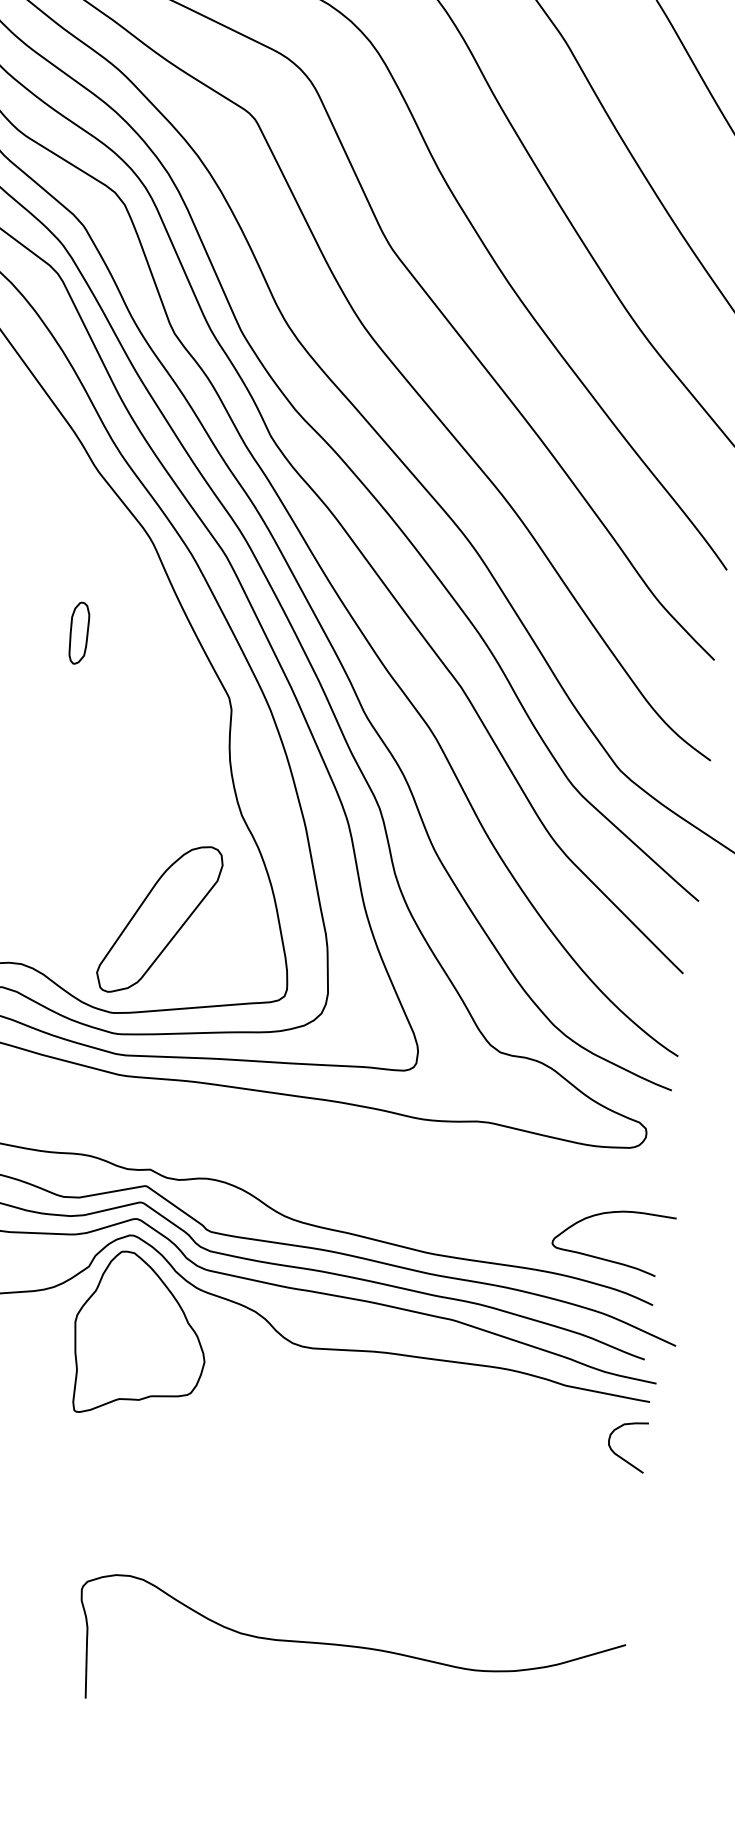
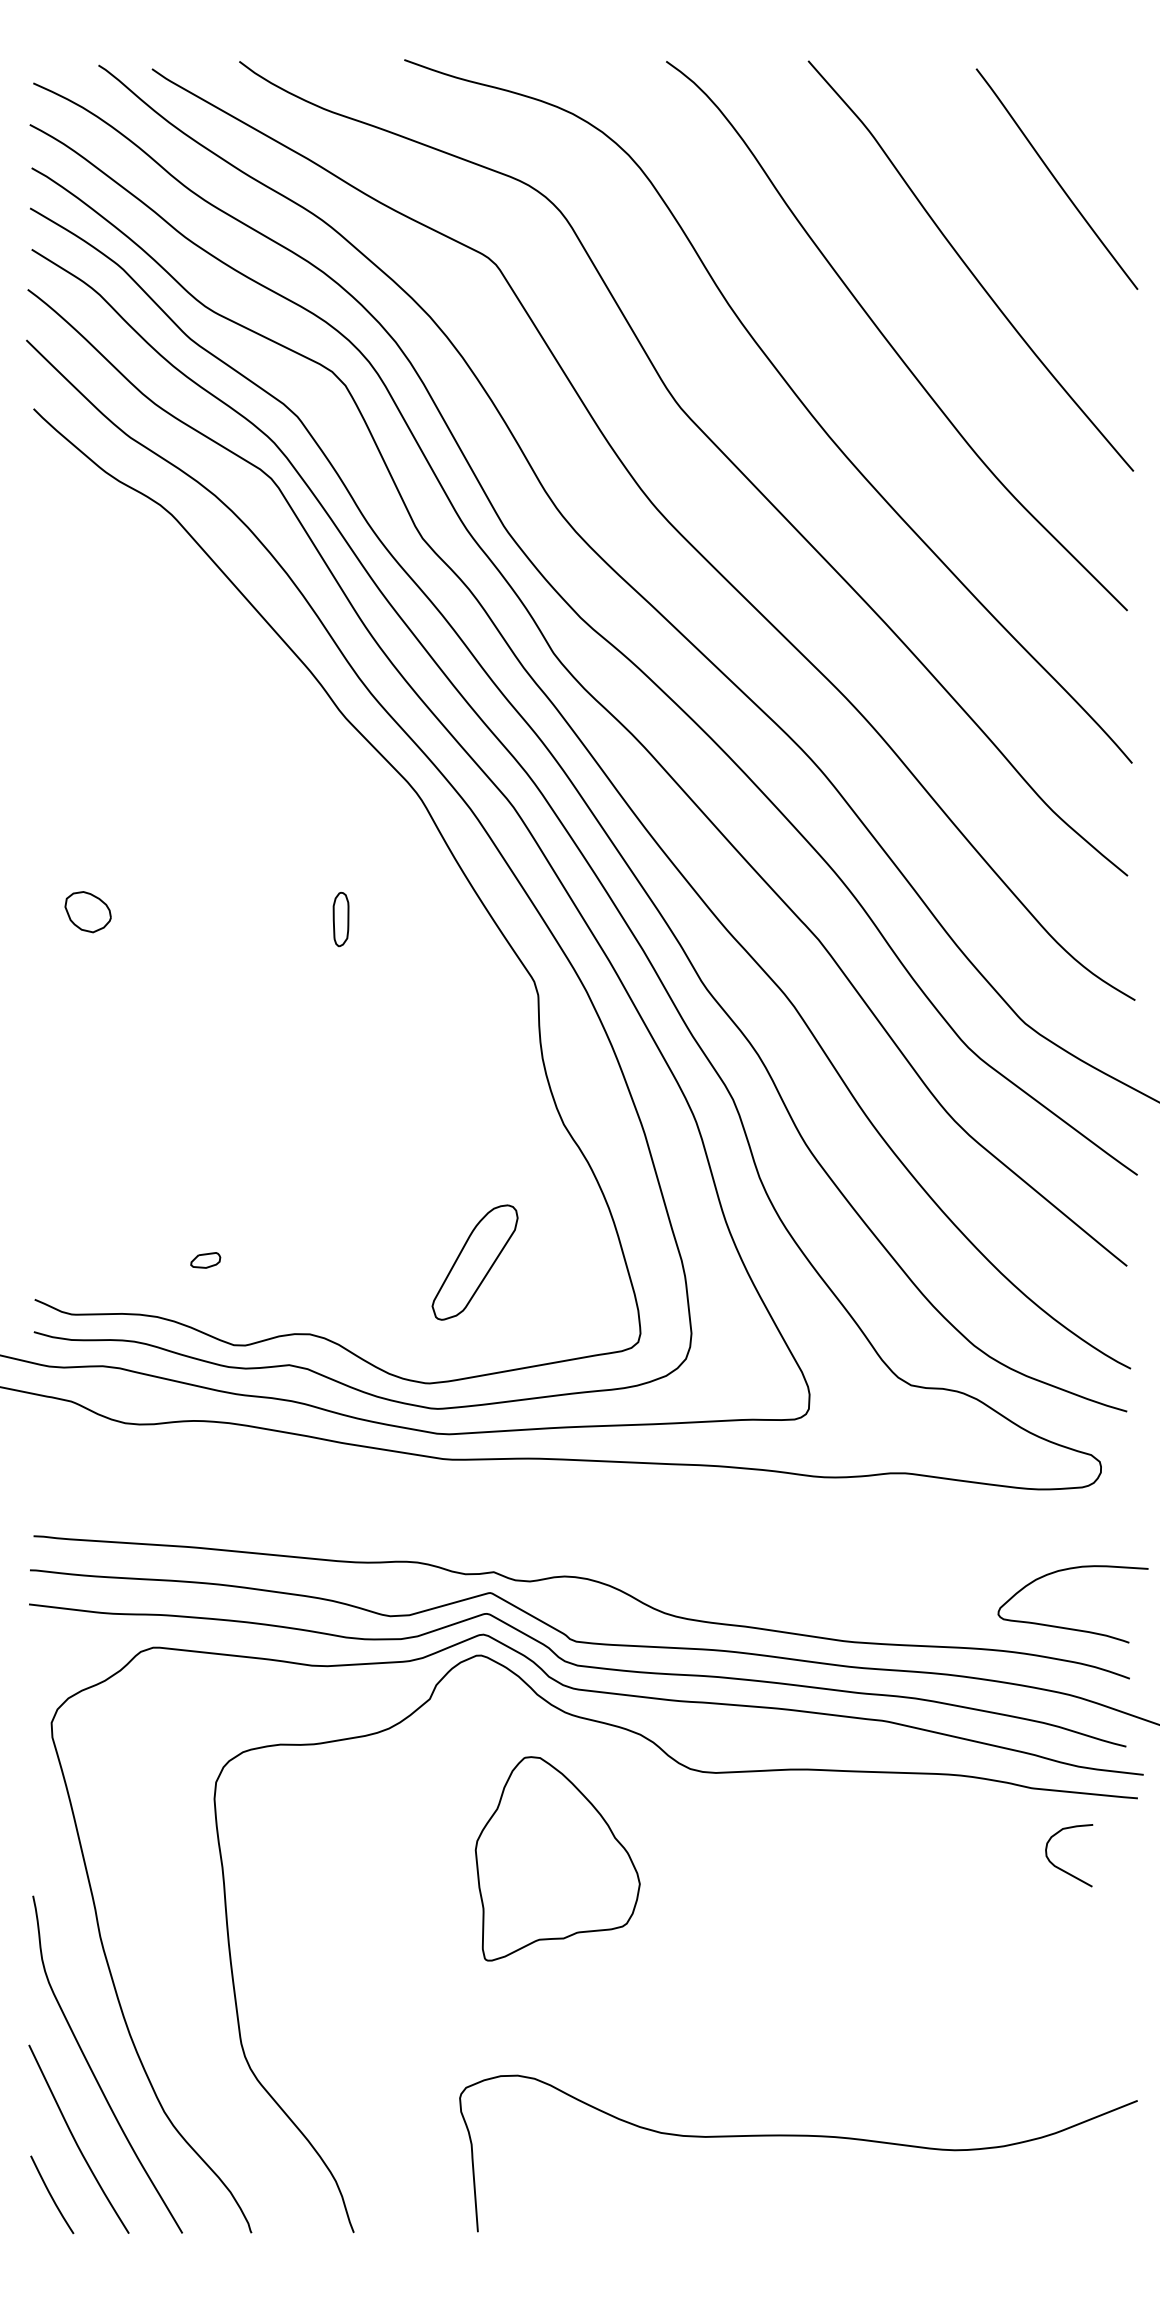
part: (78, 633) -> (340, 919), size x0.7
part: (159, 919) -> (474, 1262), size x0.6
part: (140, 1335) -> (557, 1858), moved
curve: (621, 1457) -> (1063, 1869), moved

